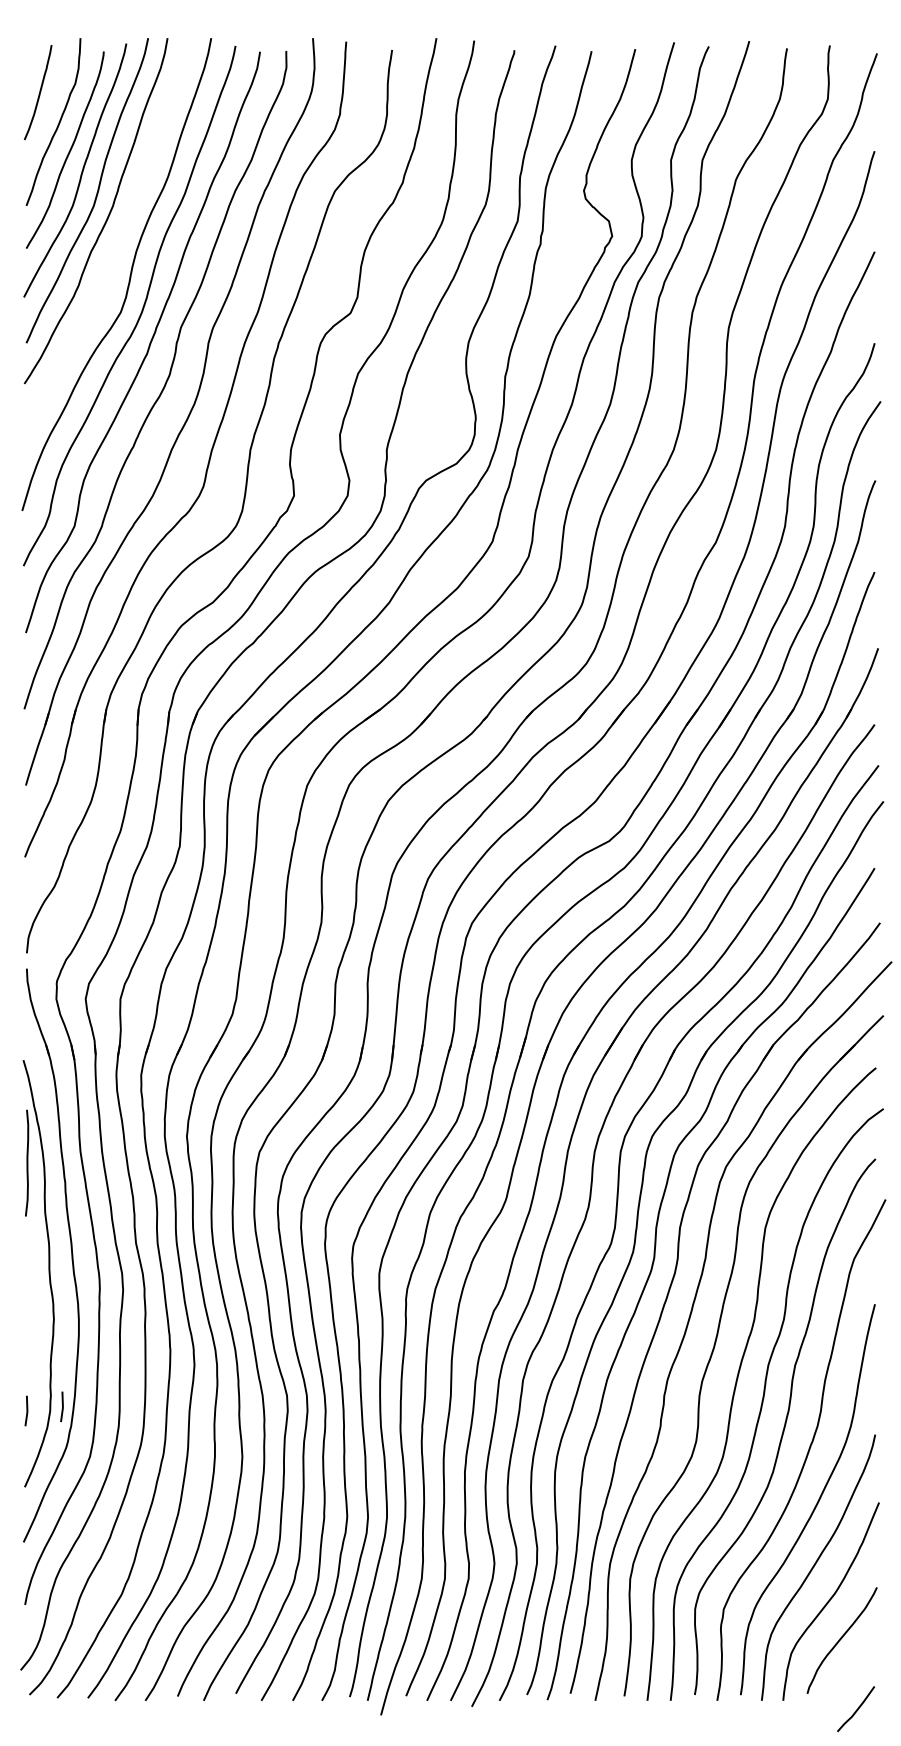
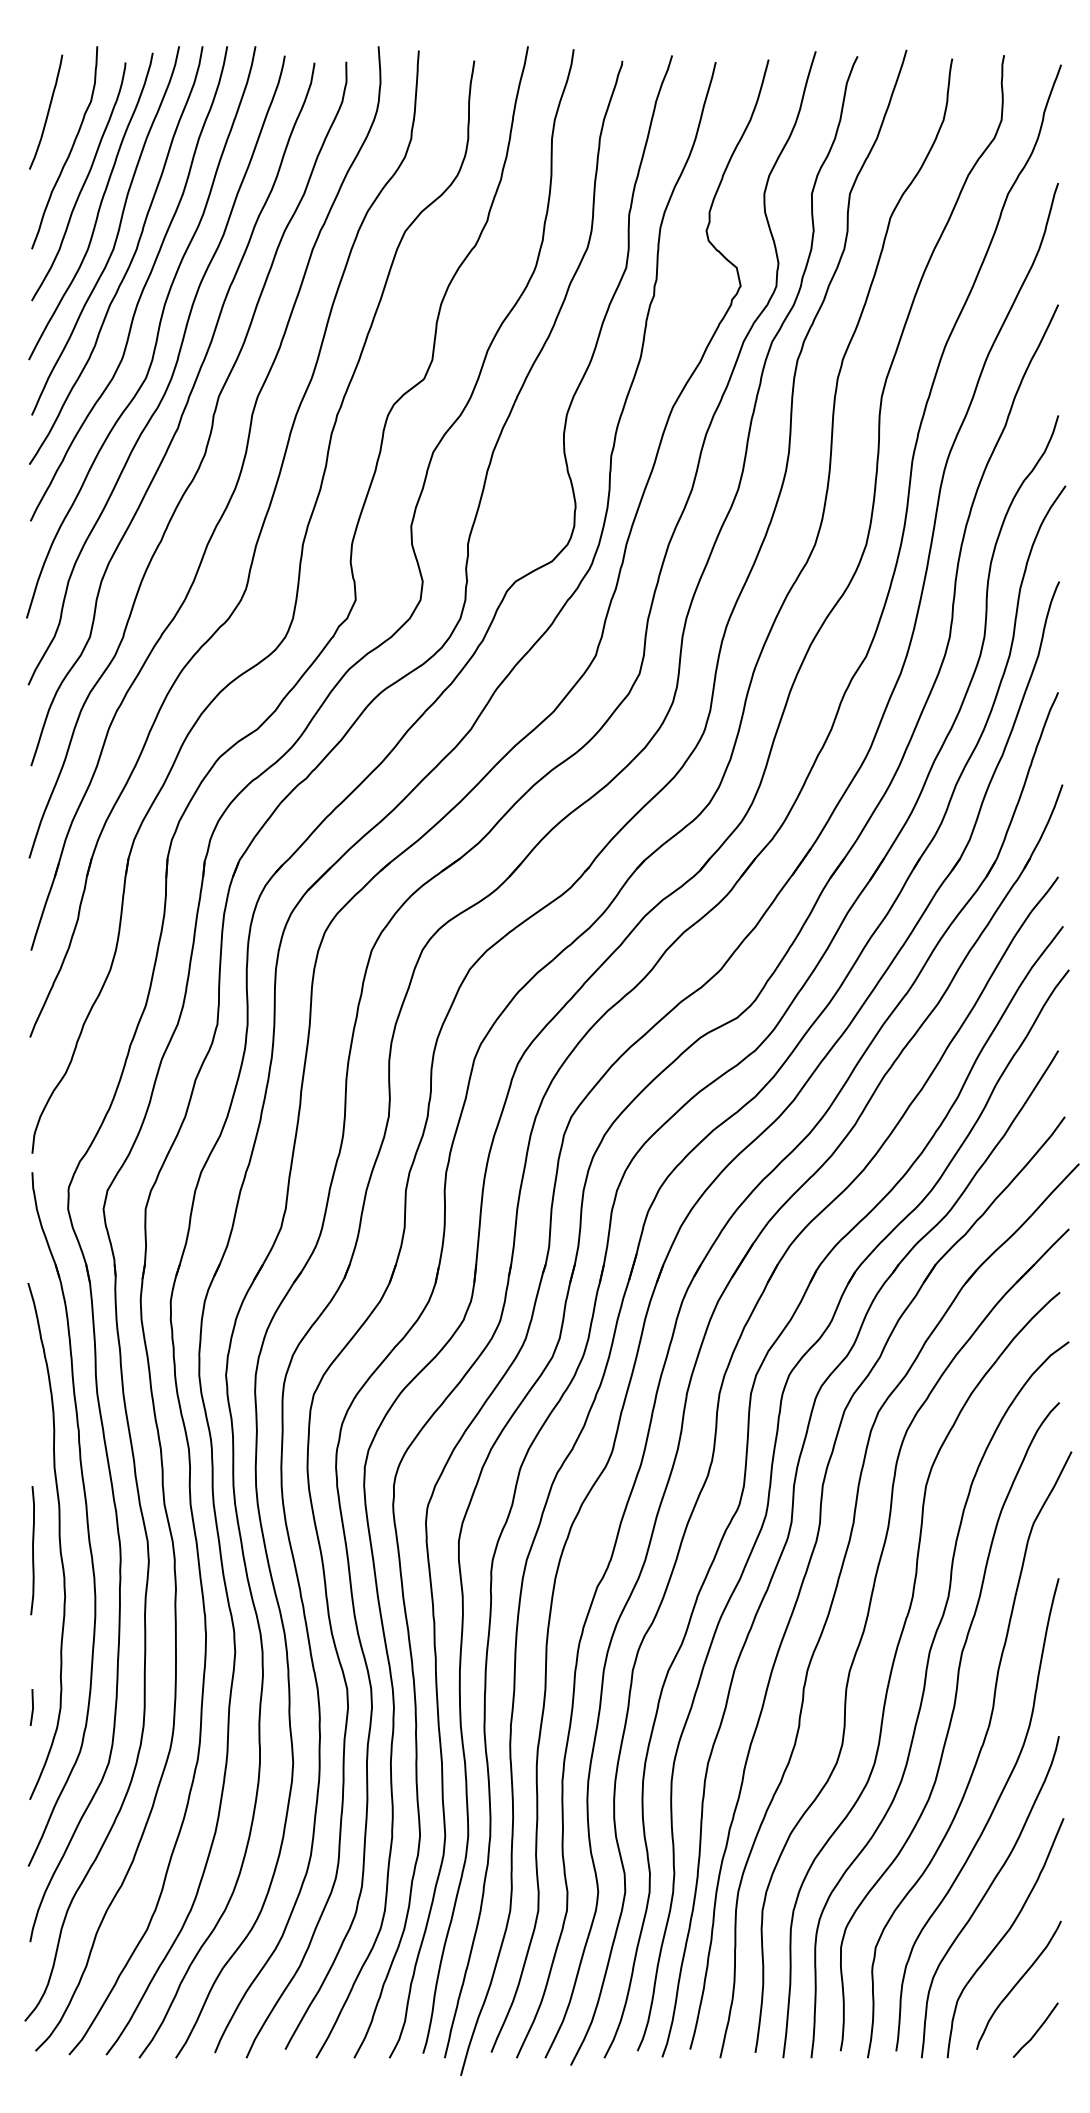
curve: (117, 239) -> (141, 290), added
curve: (26, 1163) -> (32, 1550), moved
line: (62, 1406) -> (75, 1702), removed
line: (856, 1709) -> (1036, 2030), moved

